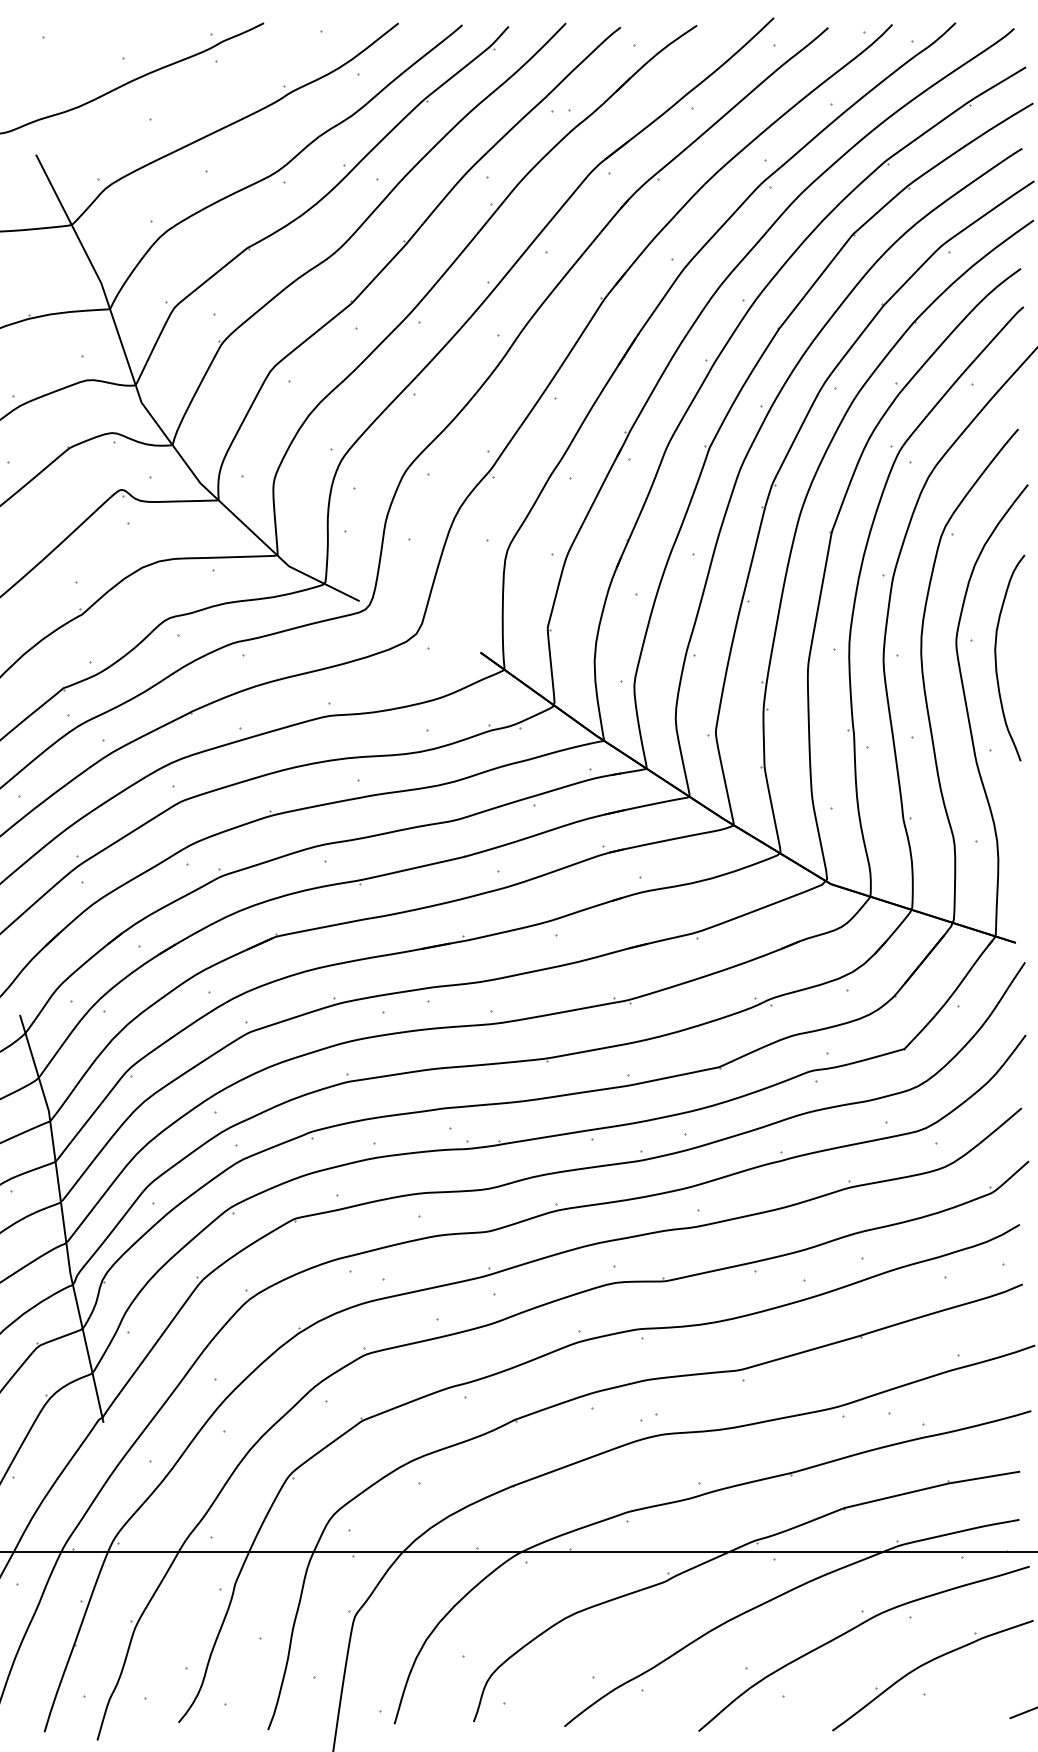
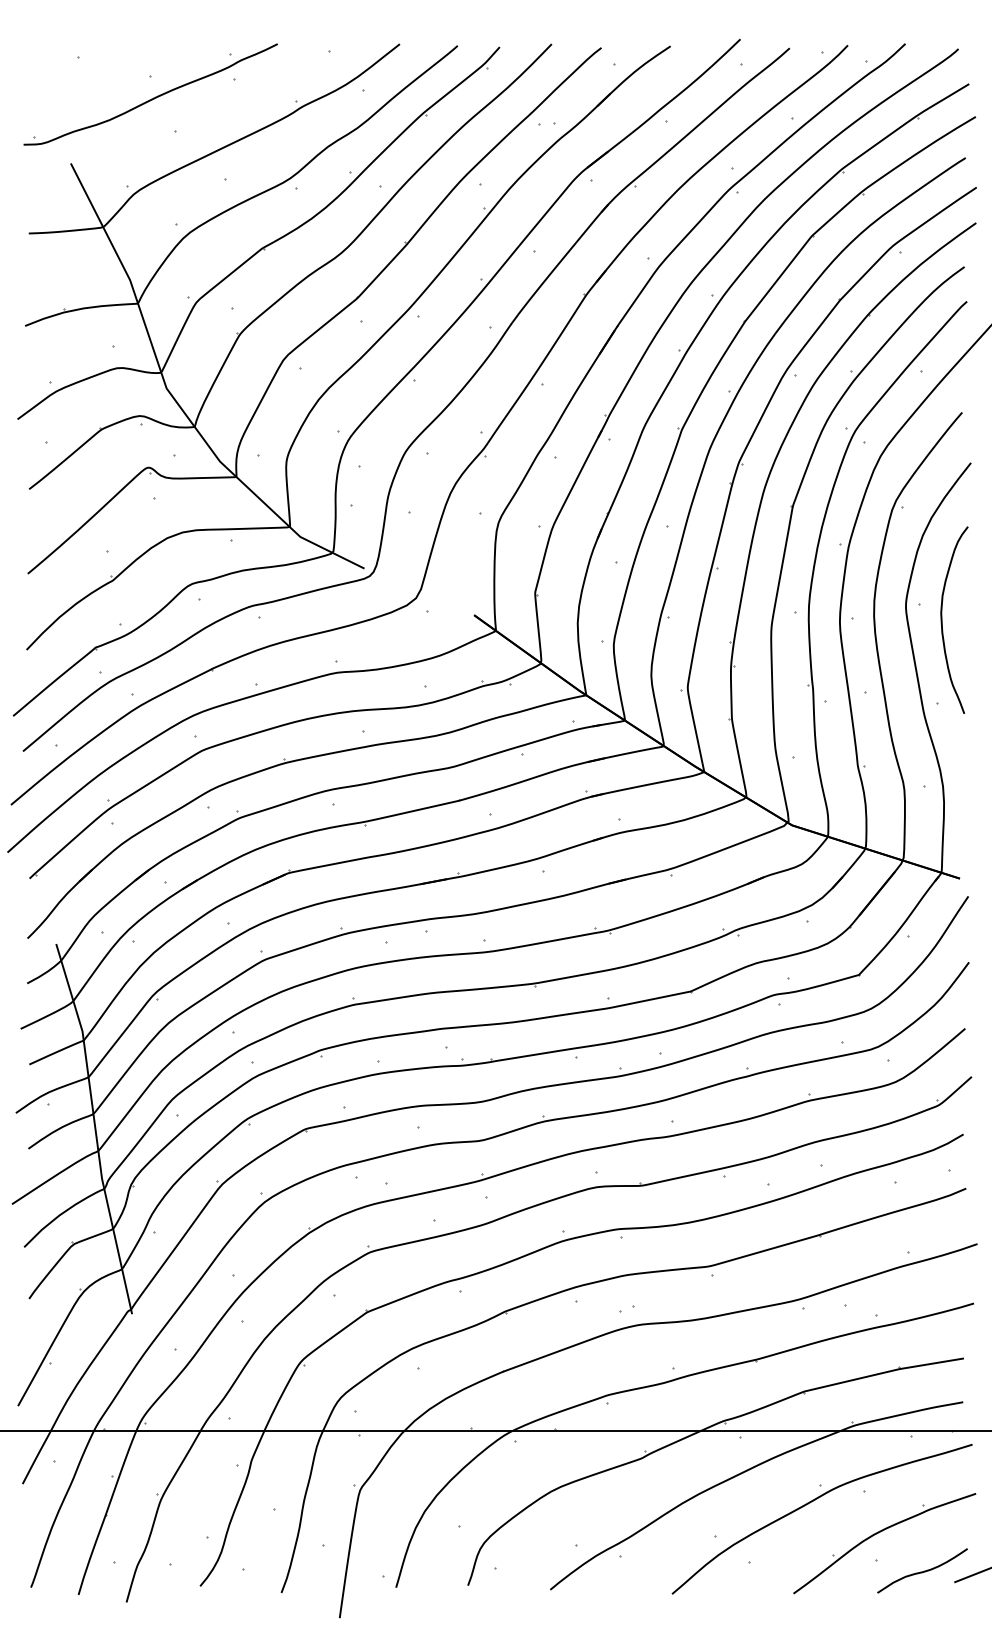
curve: (974, 1706) -> (922, 1571), added

